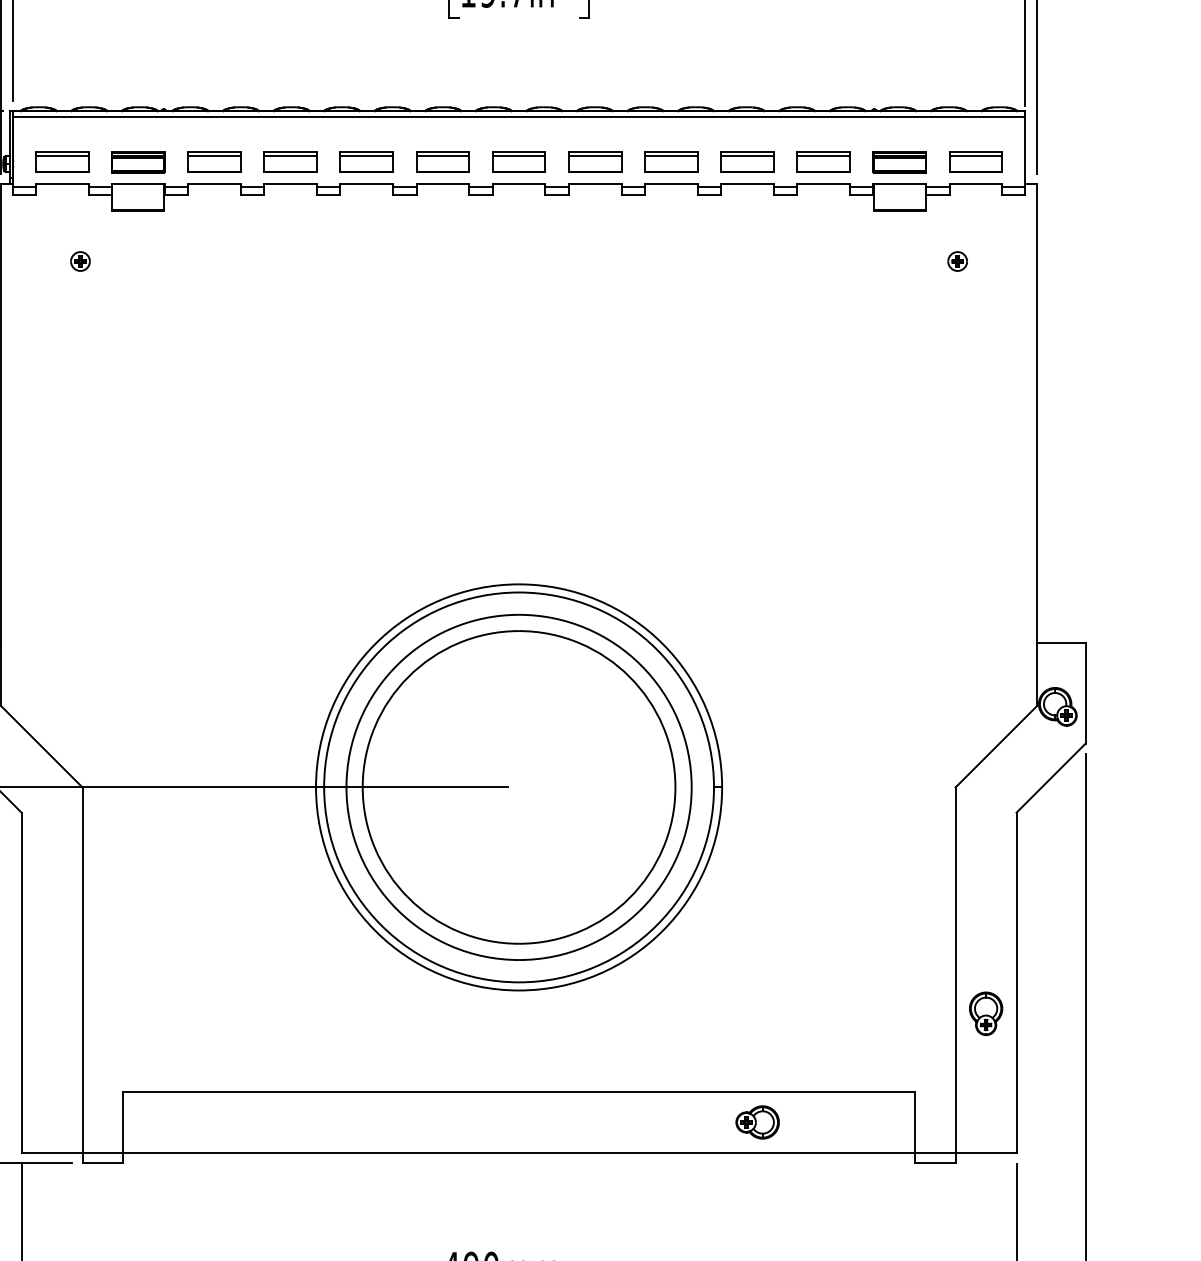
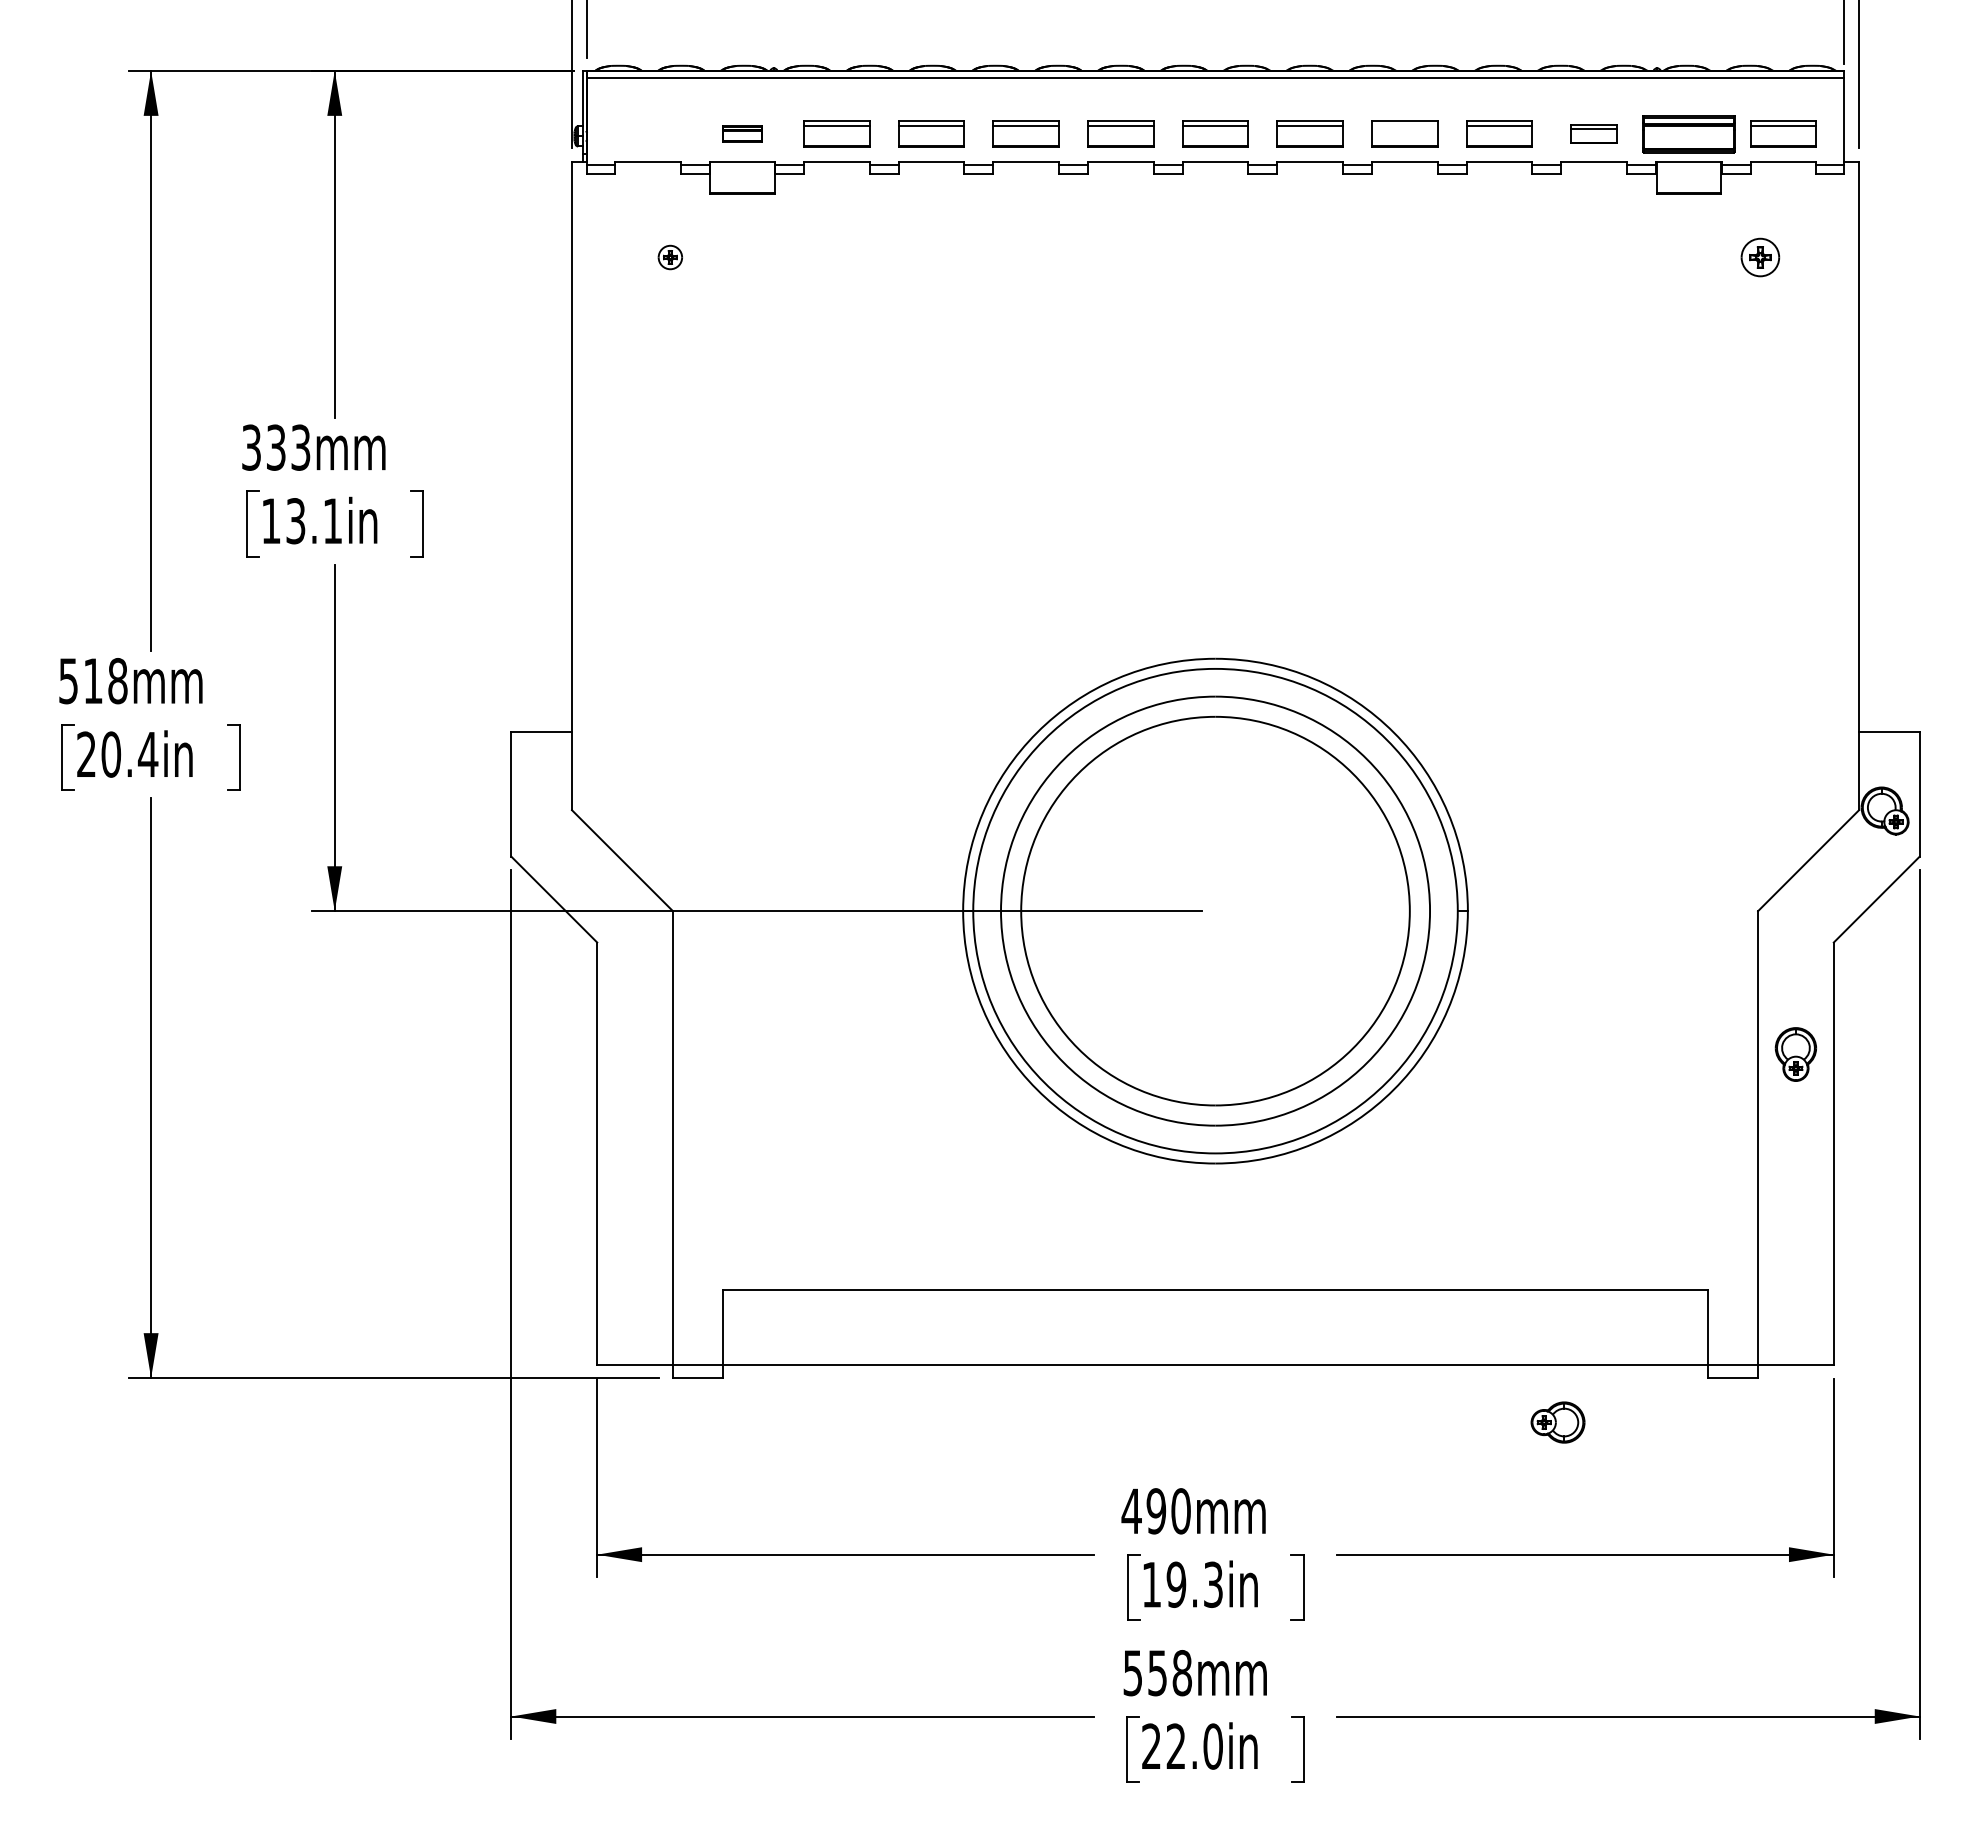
line: (671, 156) -> (1404, 126), removed
part: (62, 161) -> (647, 133), removed
part: (138, 161) -> (742, 133), size x0.6
part: (823, 161) -> (1593, 133), size x0.7
part: (899, 161) -> (1688, 133), size x1.4
part: (957, 261) -> (1760, 257), size x1.6
part: (985, 1013) -> (1795, 1054), moved
part: (757, 1122) -> (1557, 1422), moved

